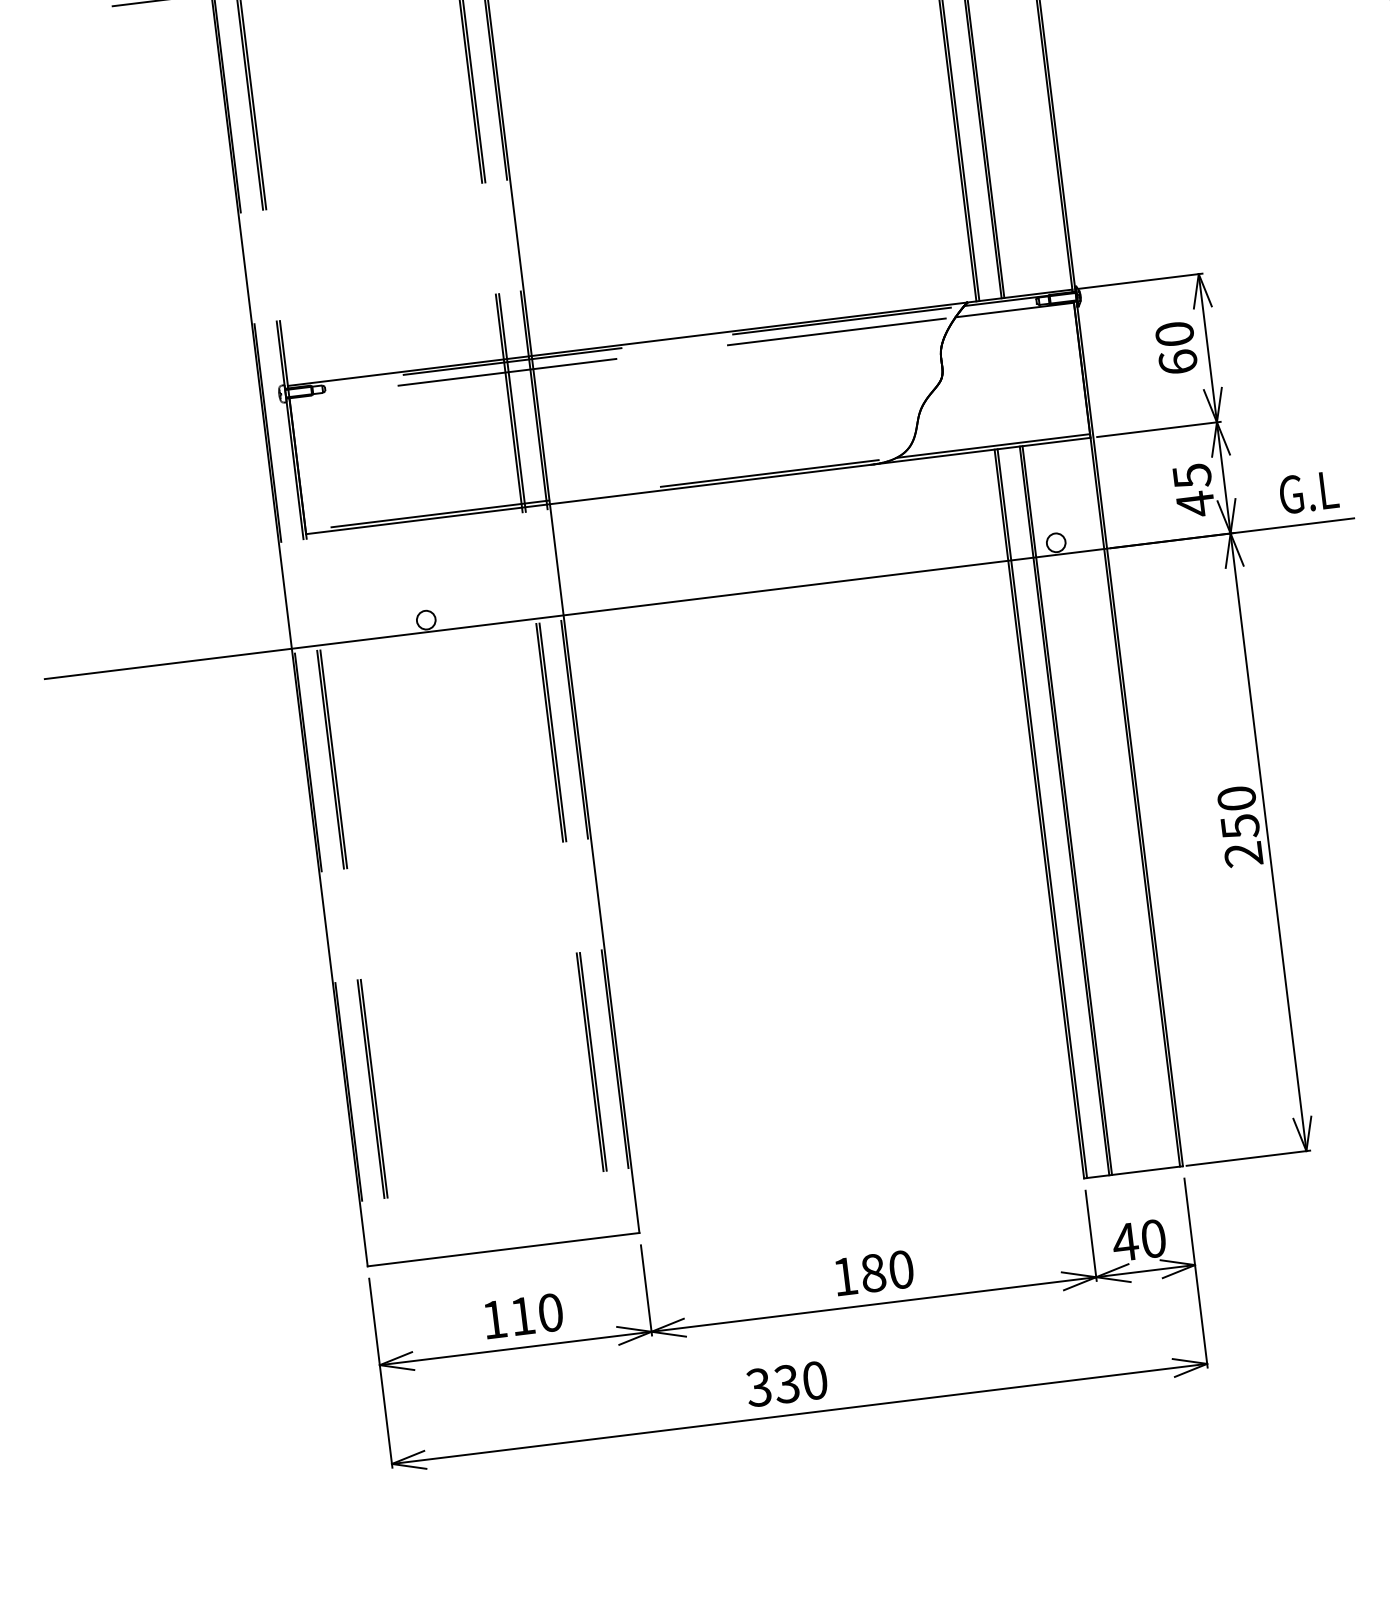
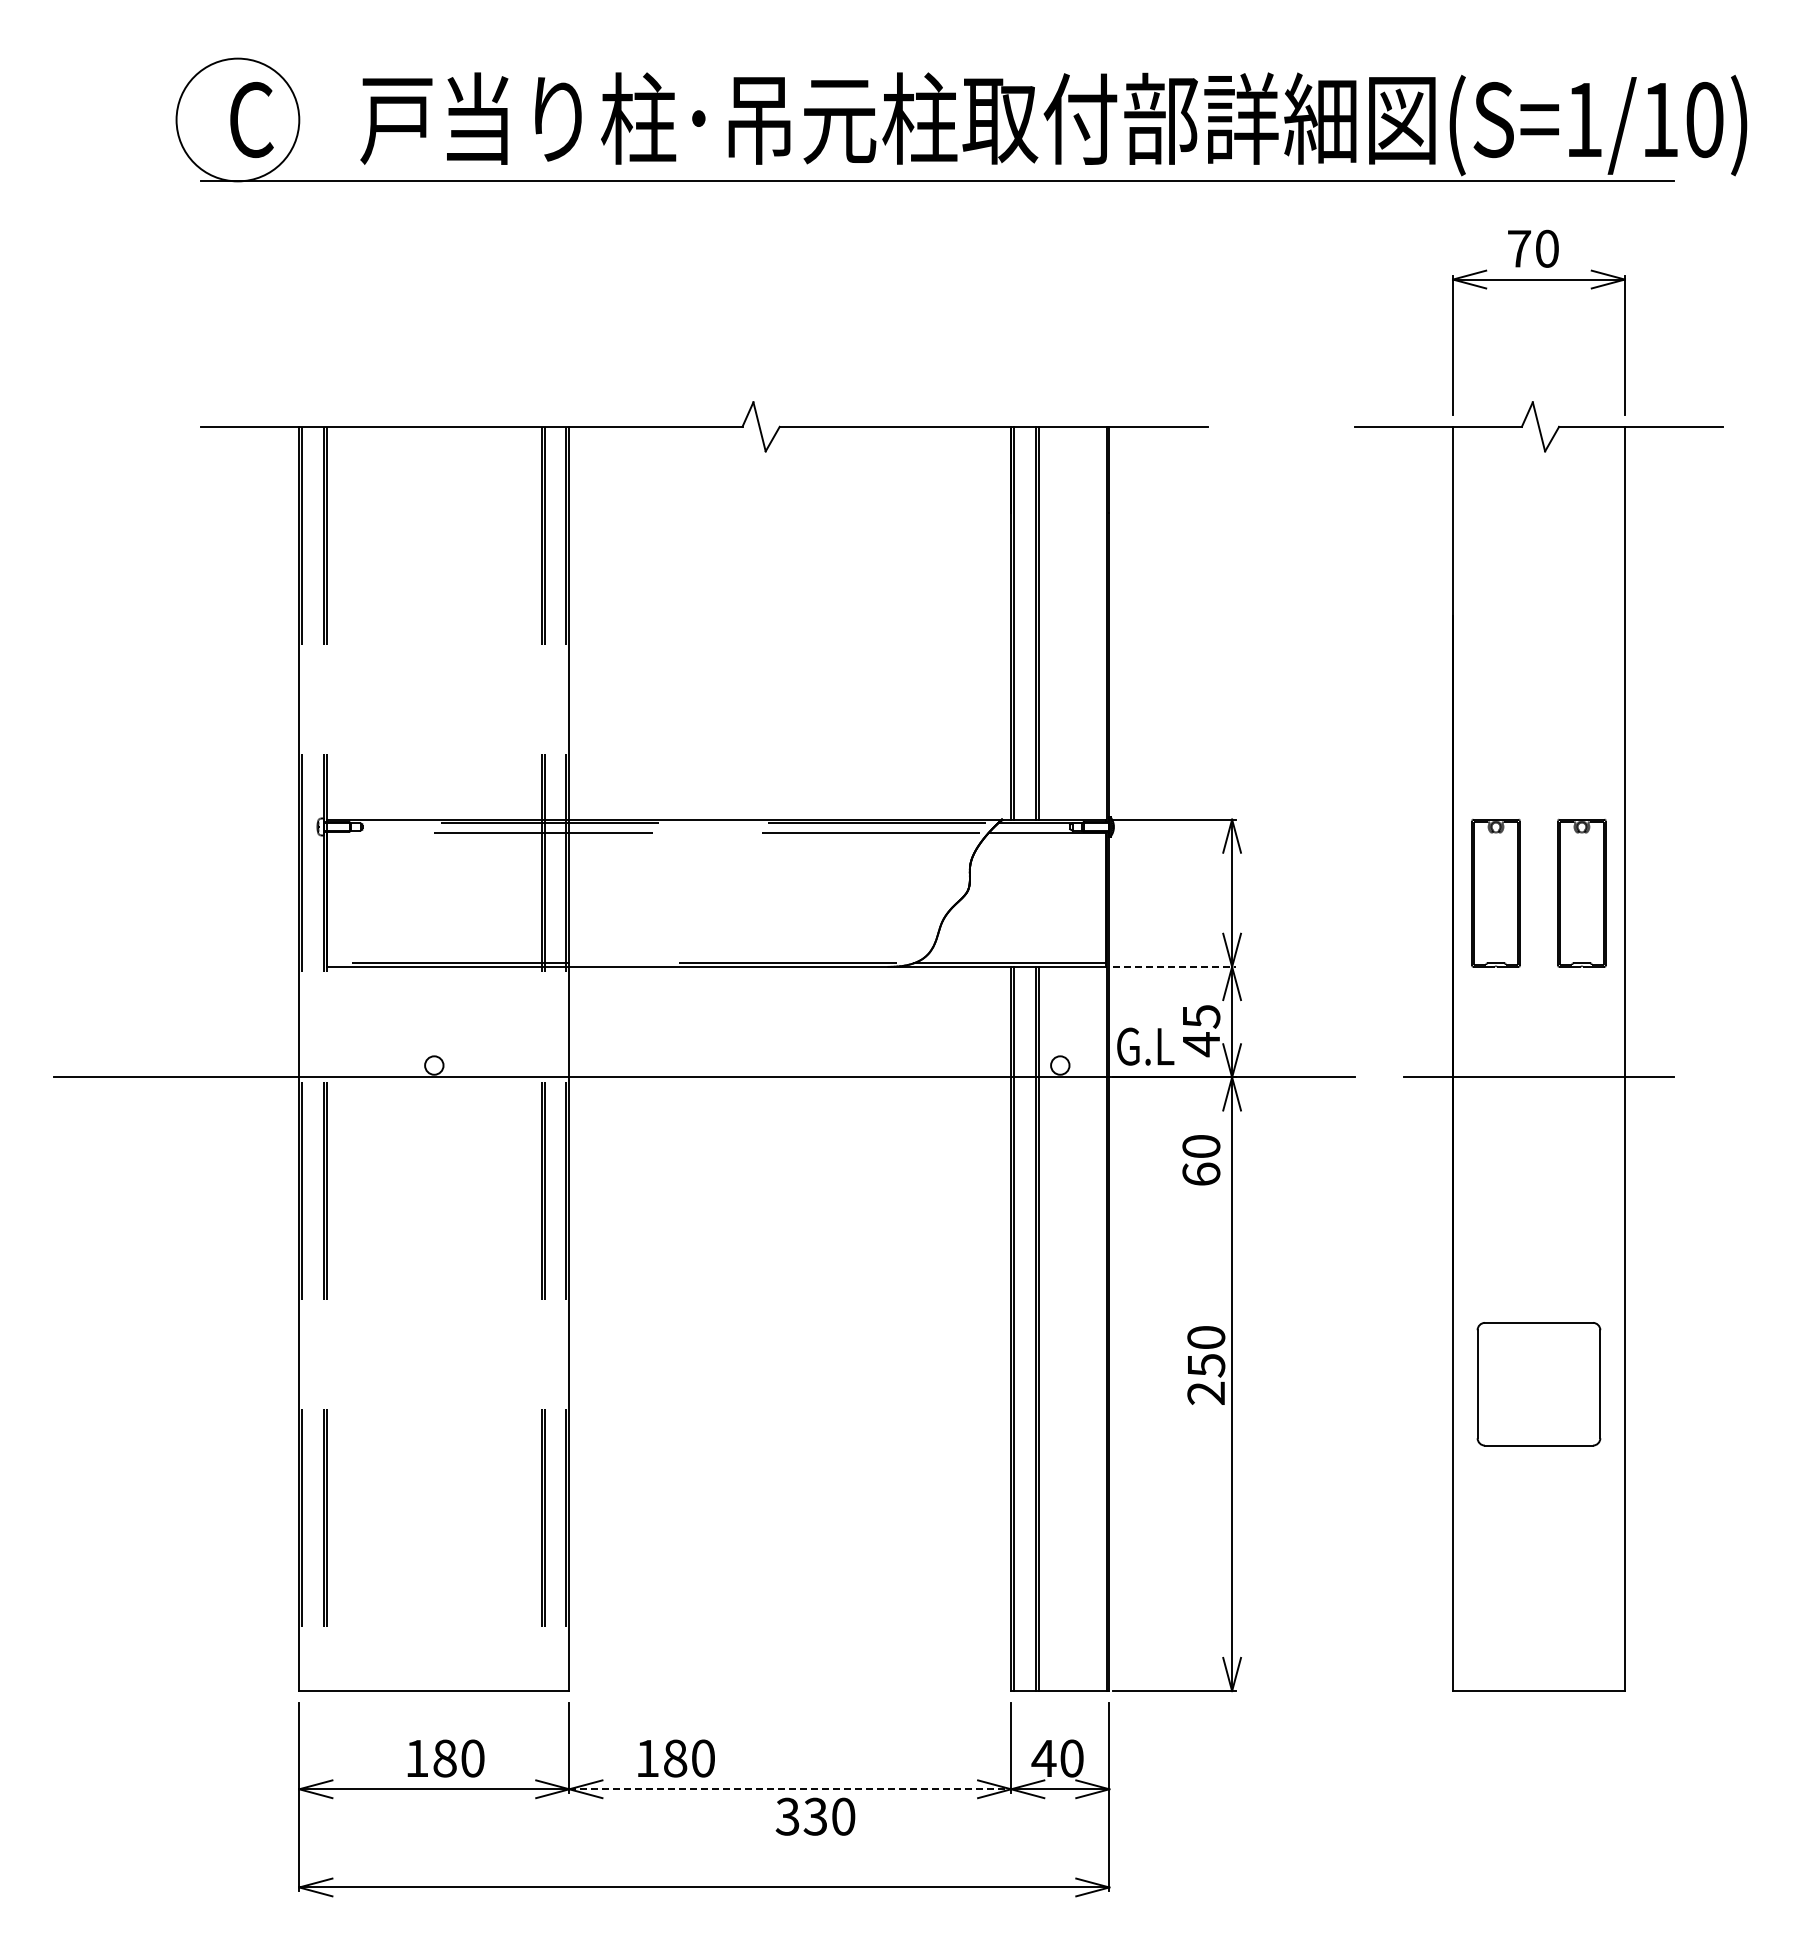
text: (1176, 348) -> (1201, 1160), moved
line: (1158, 429) -> (1174, 966), solid -> dashed
text: (1308, 492) -> (1145, 1046), moved
text: (874, 1273) -> (676, 1758), moved
line: (874, 1304) -> (790, 1789), solid -> dashed
text: (522, 1316) -> (444, 1758), 110 -> 180
text: (786, 1383) -> (815, 1816), moved

